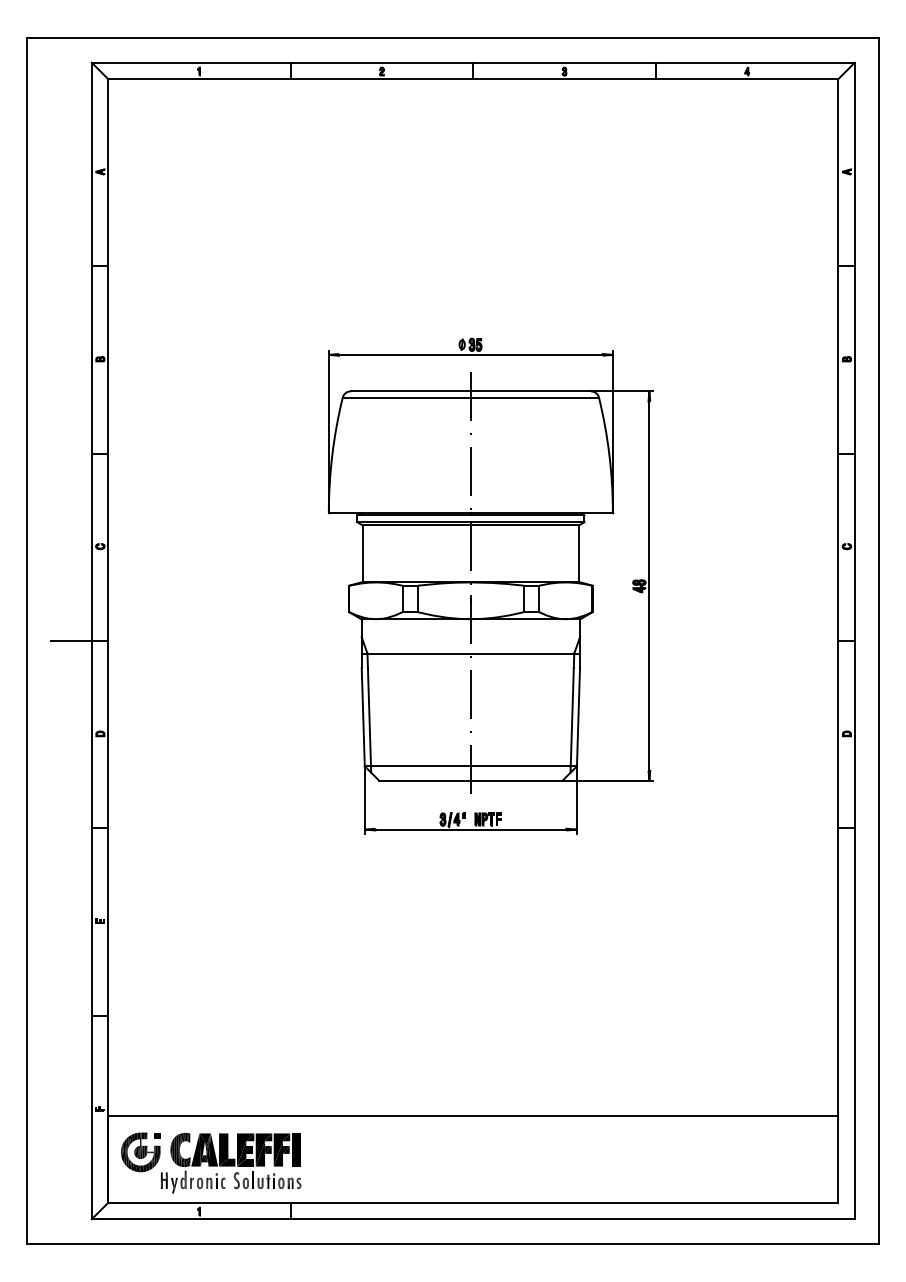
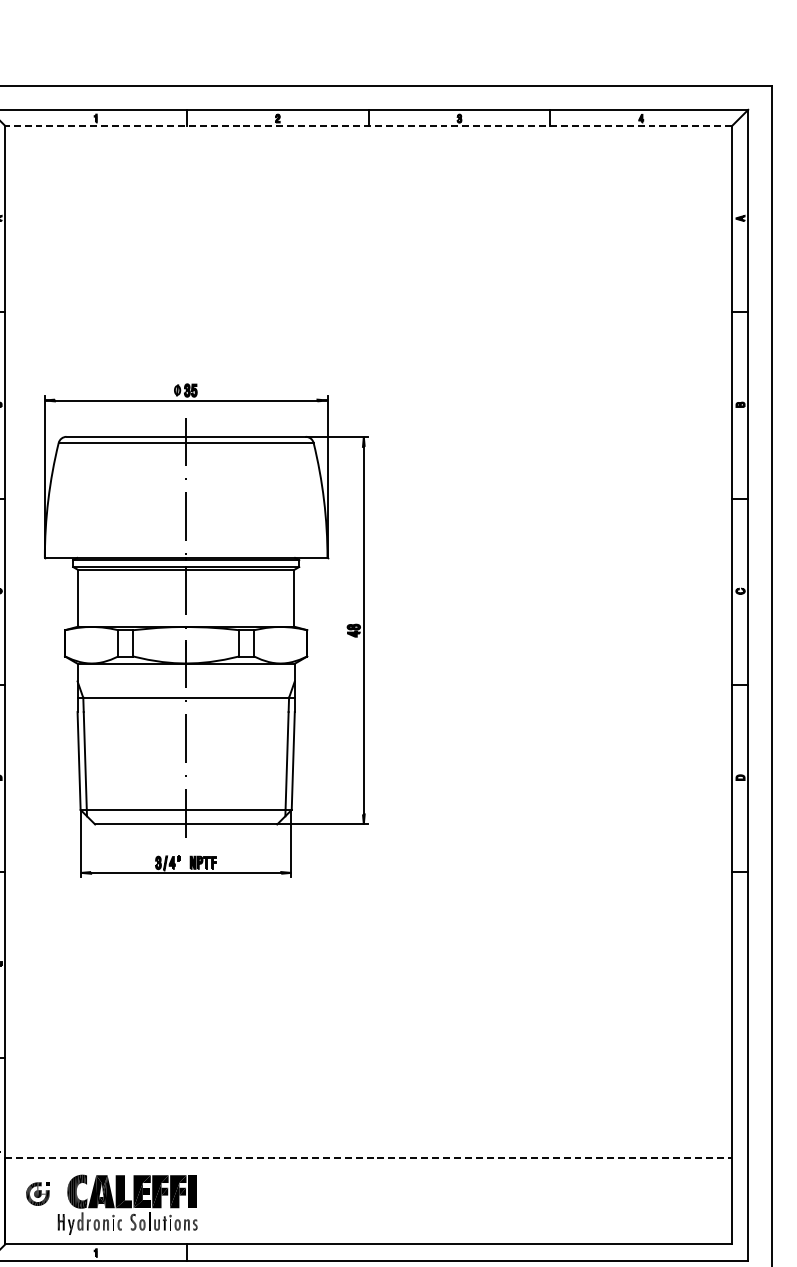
line: (472, 79) -> (367, 126), solid -> dashed
part: (490, 585) -> (205, 629), moved
line: (473, 1115) -> (368, 1157), solid -> dashed
part: (140, 1152) -> (37, 1194), size x0.6

